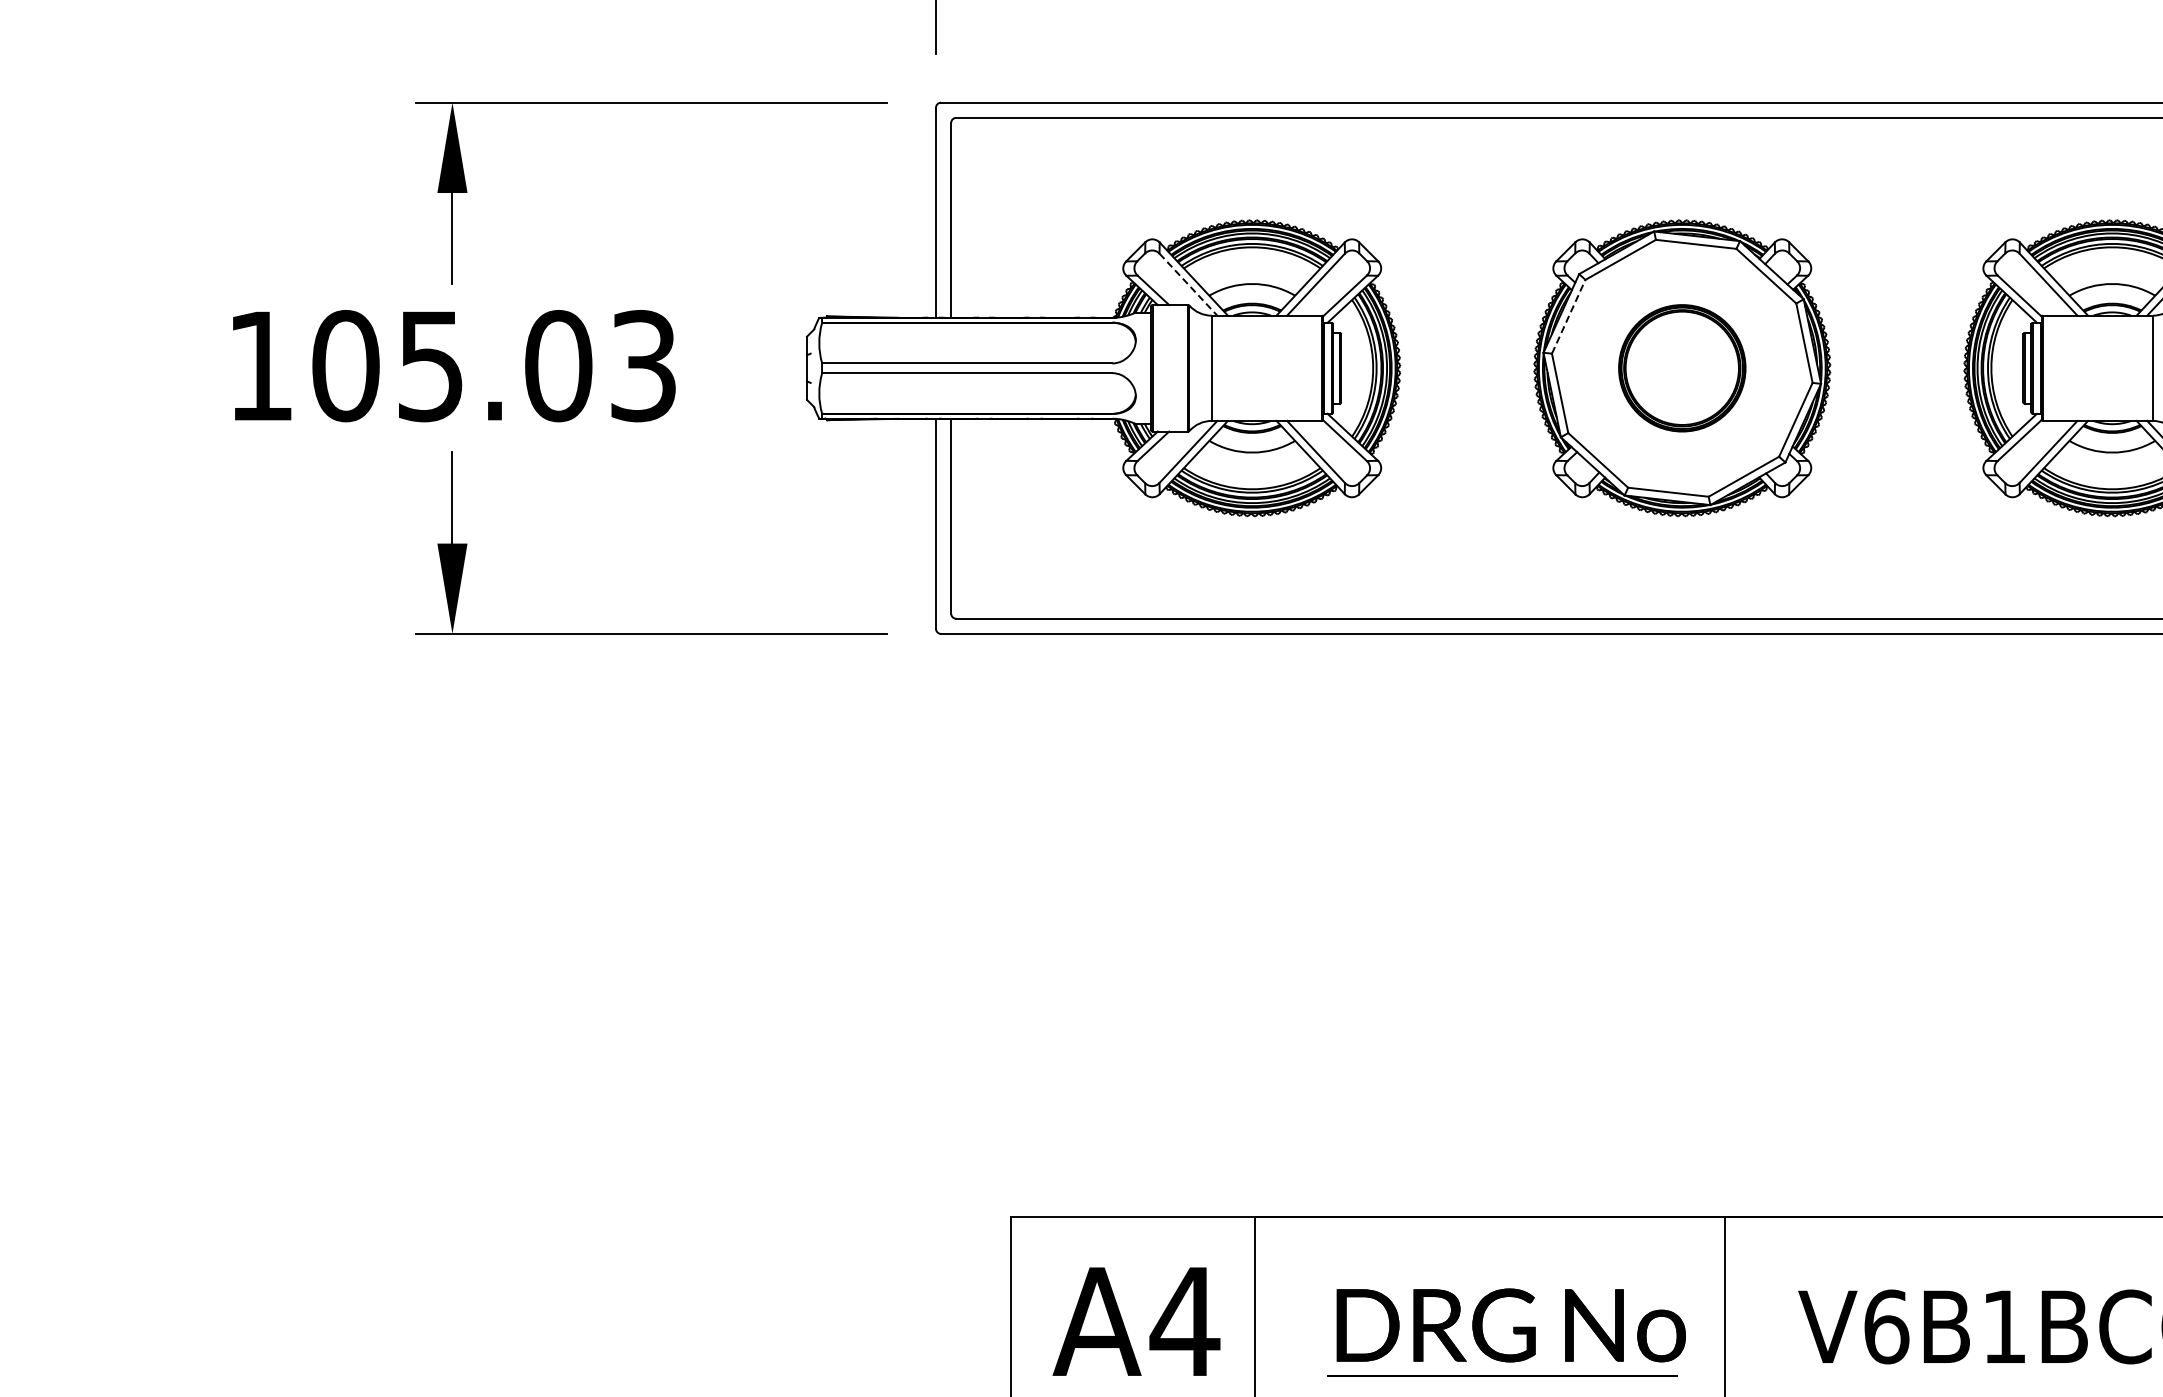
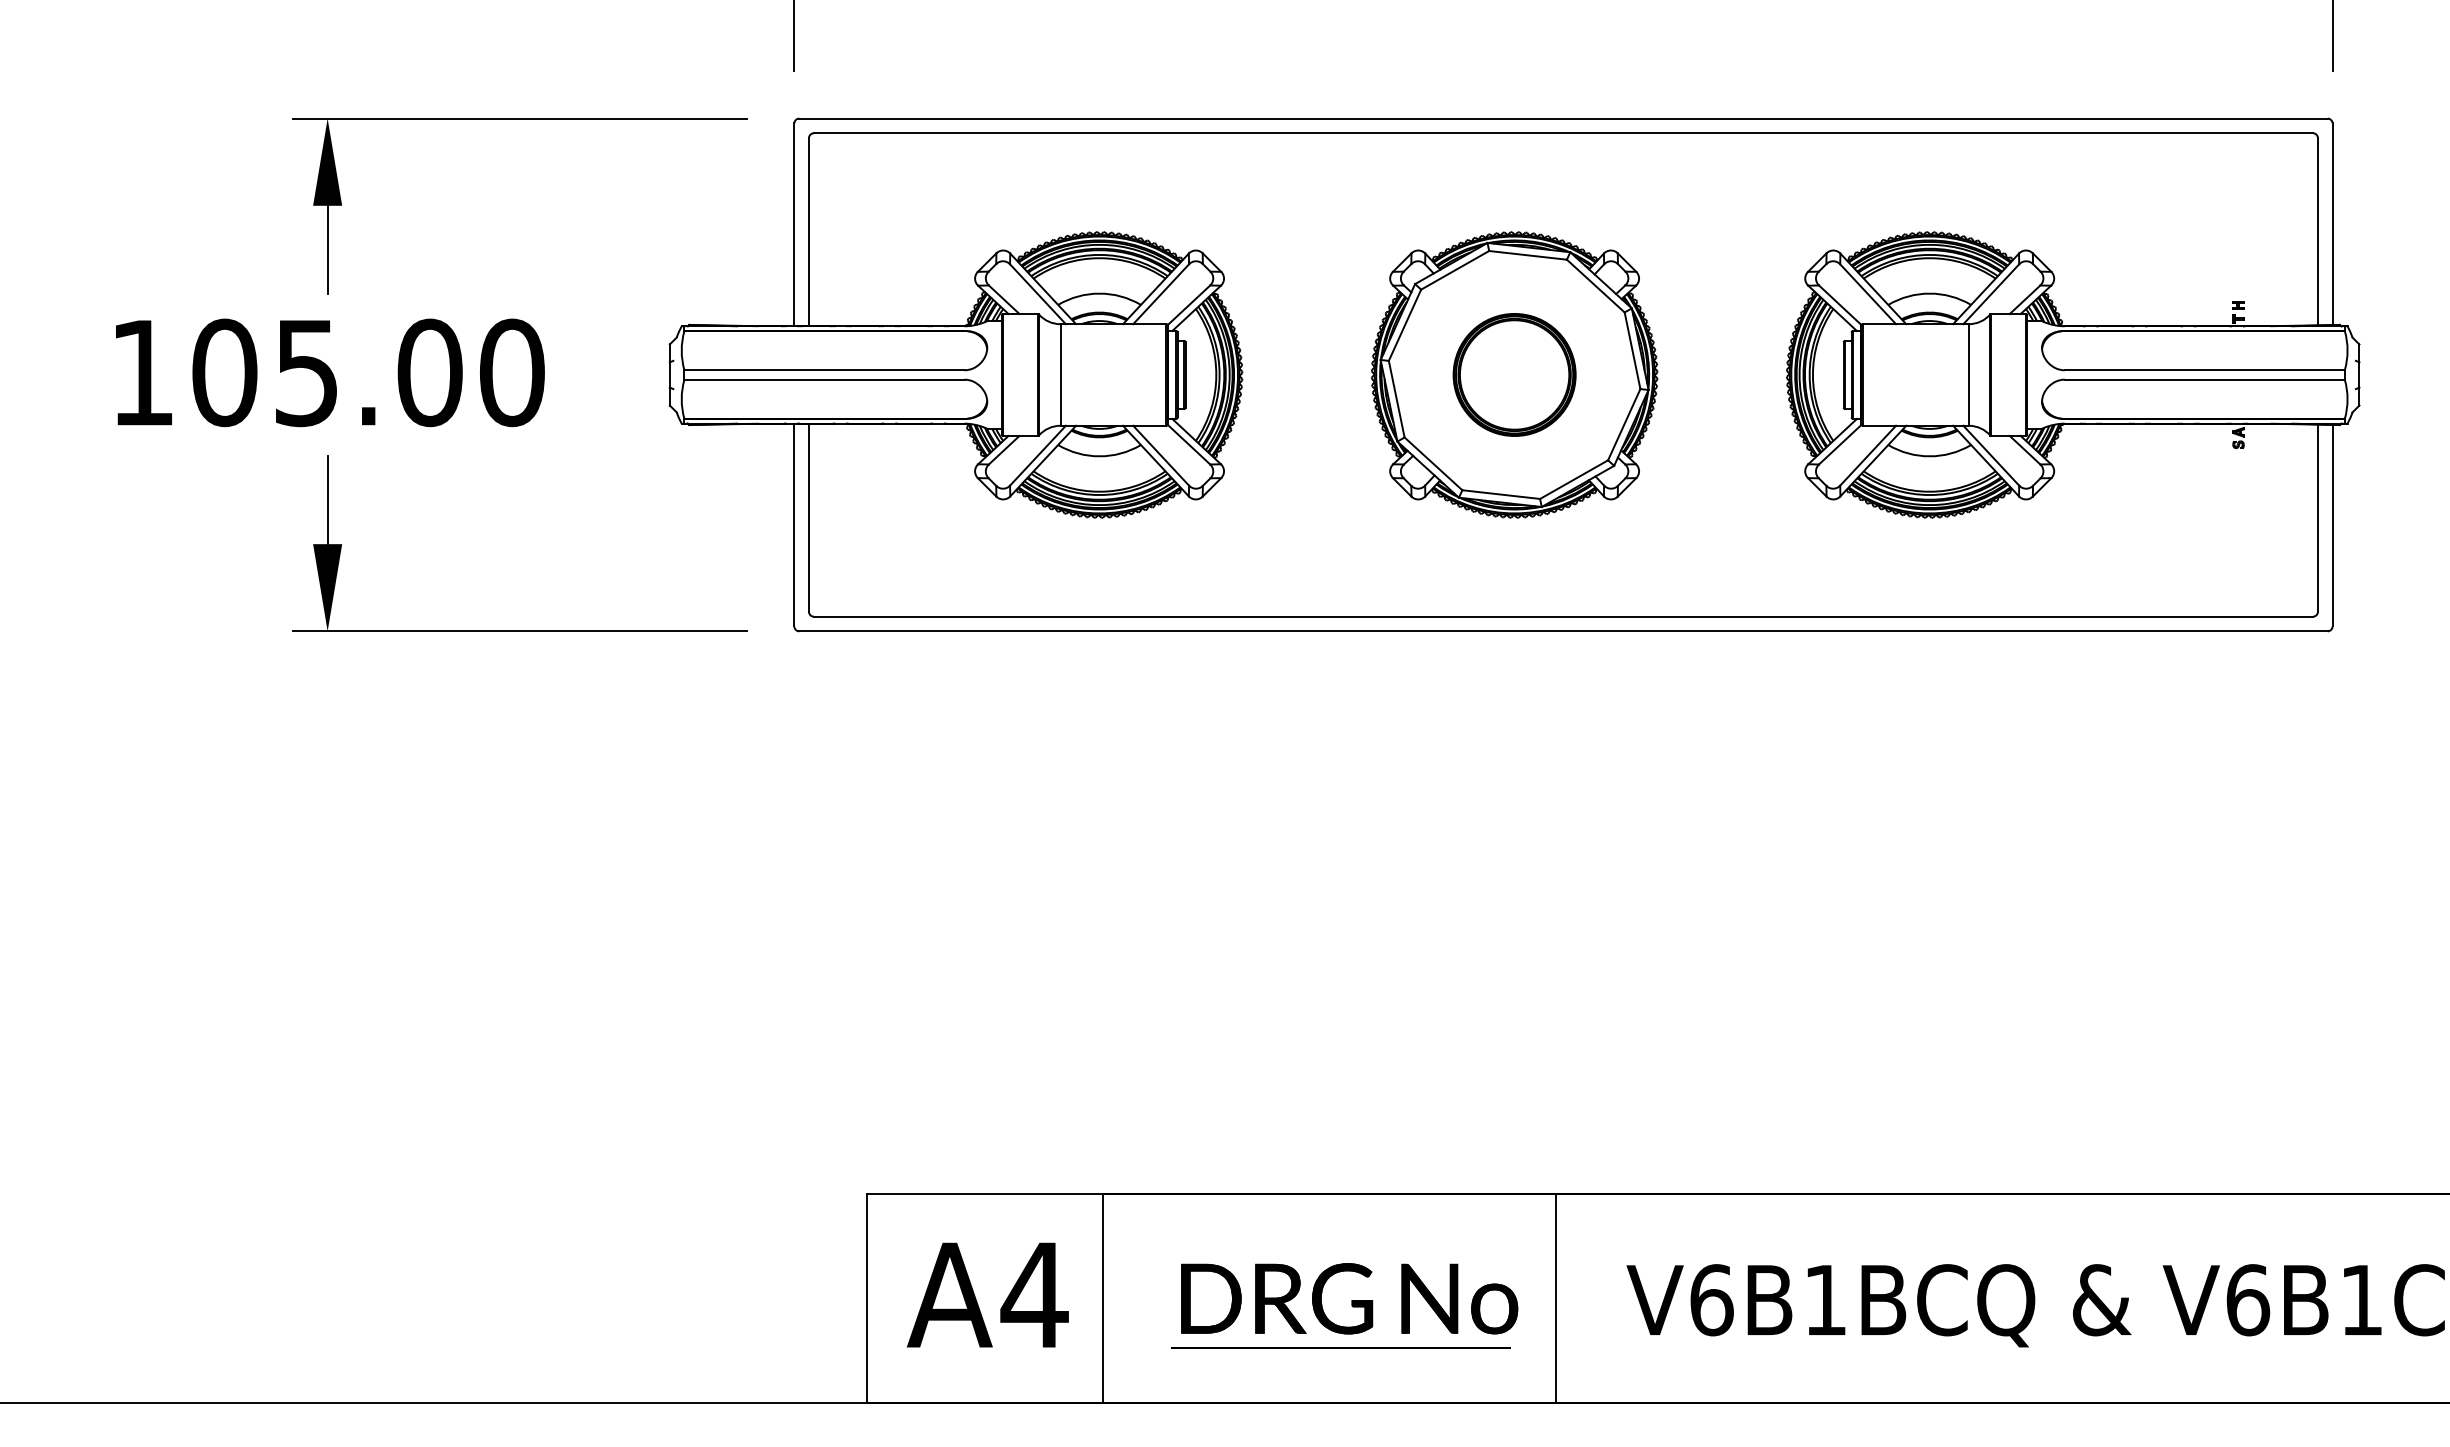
line: (1187, 284) -> (1037, 294), dashed -> solid
line: (1569, 316) -> (1405, 324), dashed -> solid
text: (643, 365) -> (512, 372), 105.03 -> 105.00

